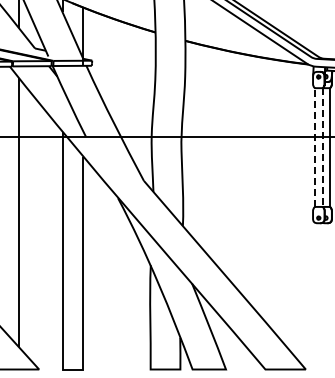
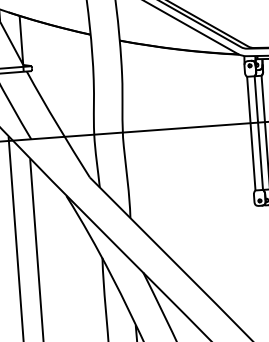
line: (314, 147) -> (250, 133), dashed -> solid
line: (322, 148) -> (258, 134), dashed -> solid

